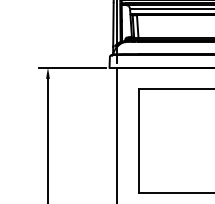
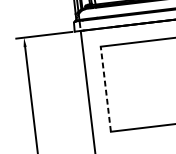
line: (138, 140) -> (105, 88), solid -> dashed

